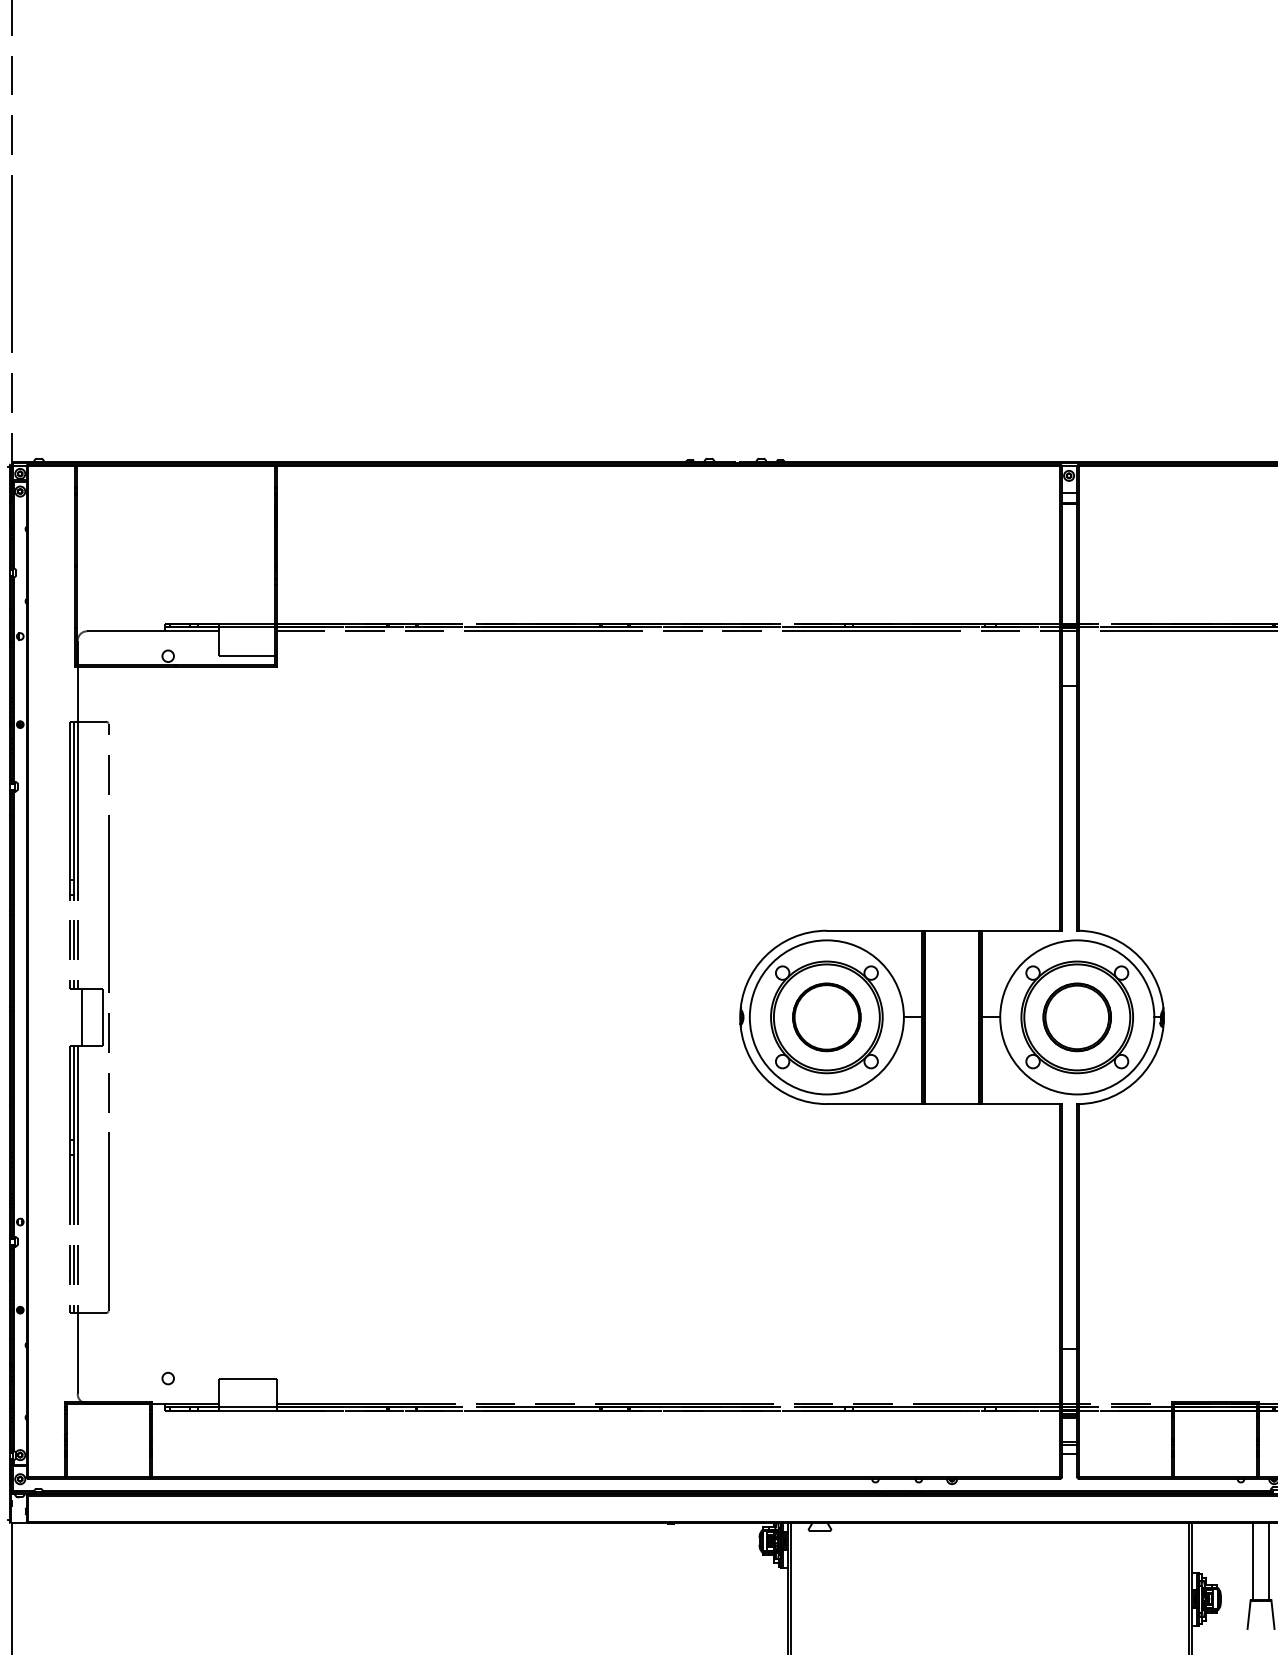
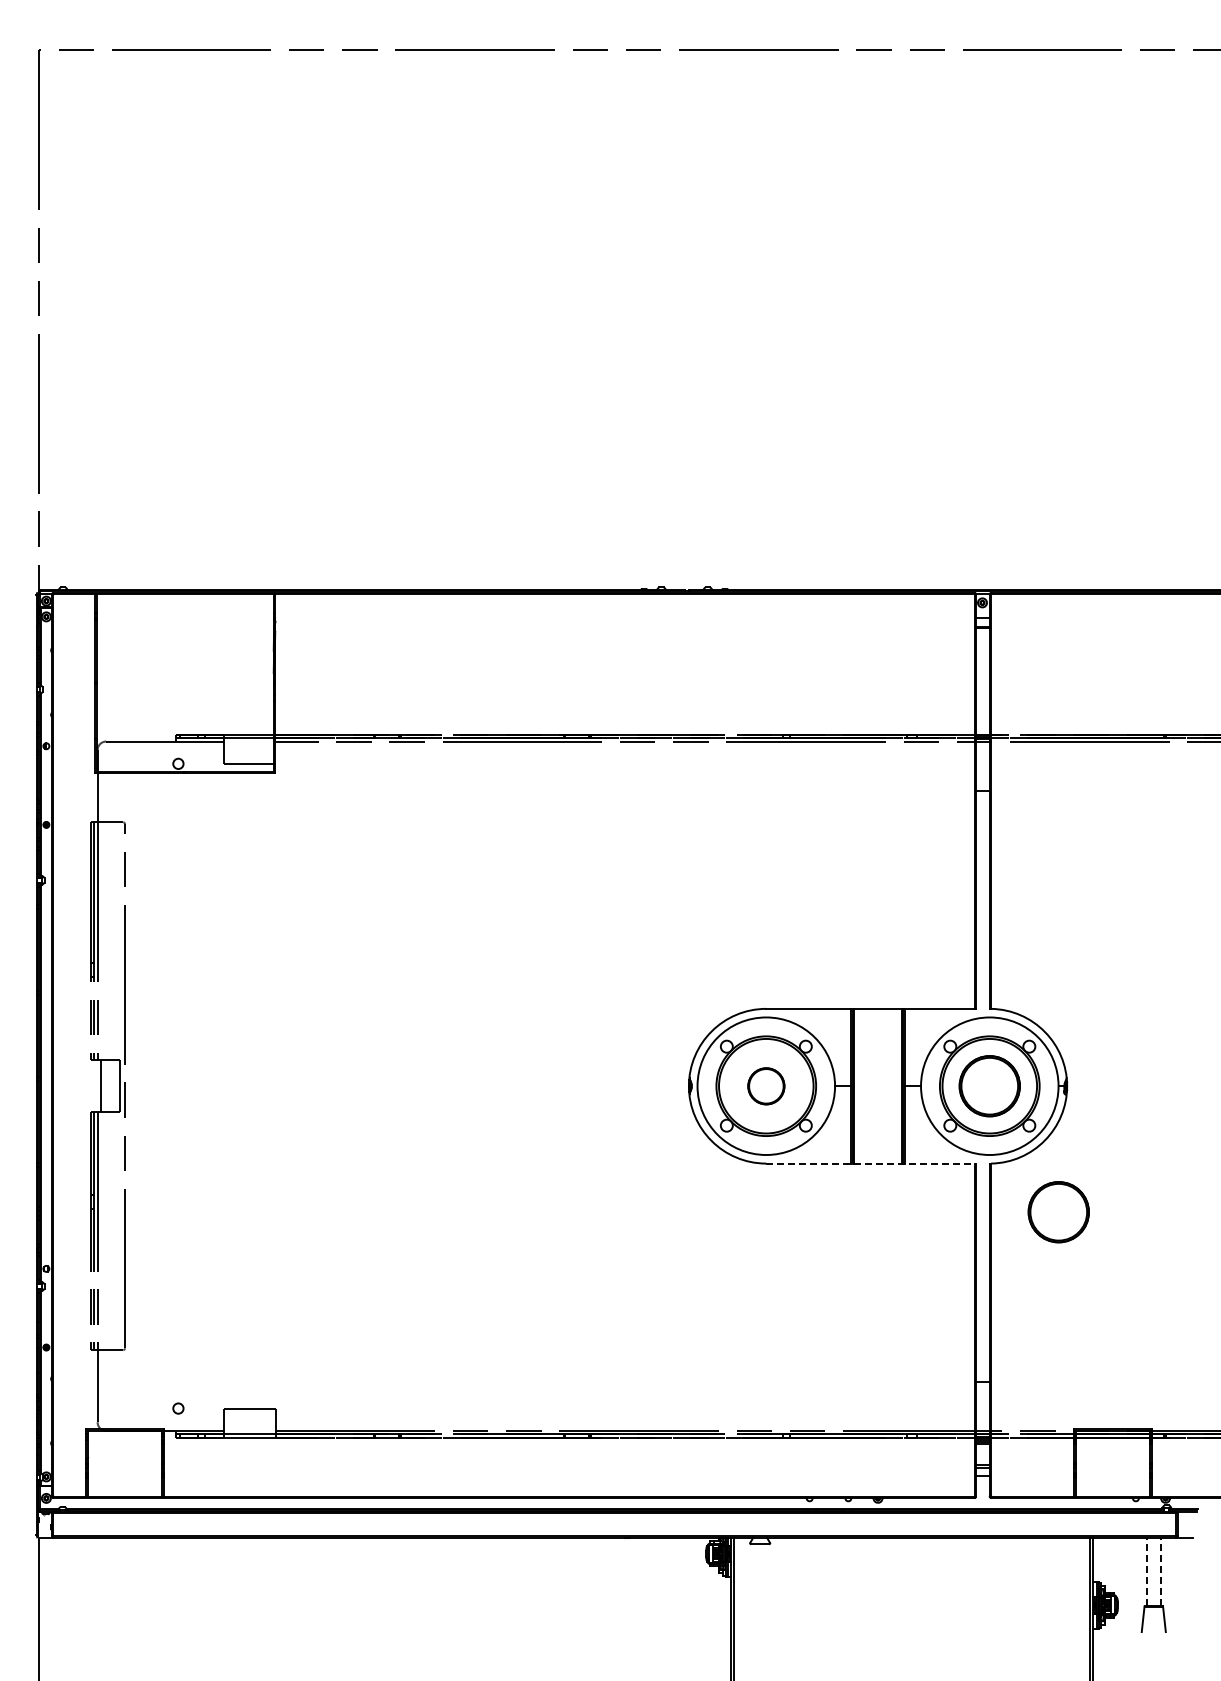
part: (827, 1017) -> (766, 1086), size x0.6
line: (944, 1103) -> (871, 1163), solid -> dashed
part: (1154, 1158) -> (1058, 1212), added
line: (1252, 1561) -> (1146, 1571), solid -> dashed
line: (1268, 1561) -> (1160, 1571), solid -> dashed

